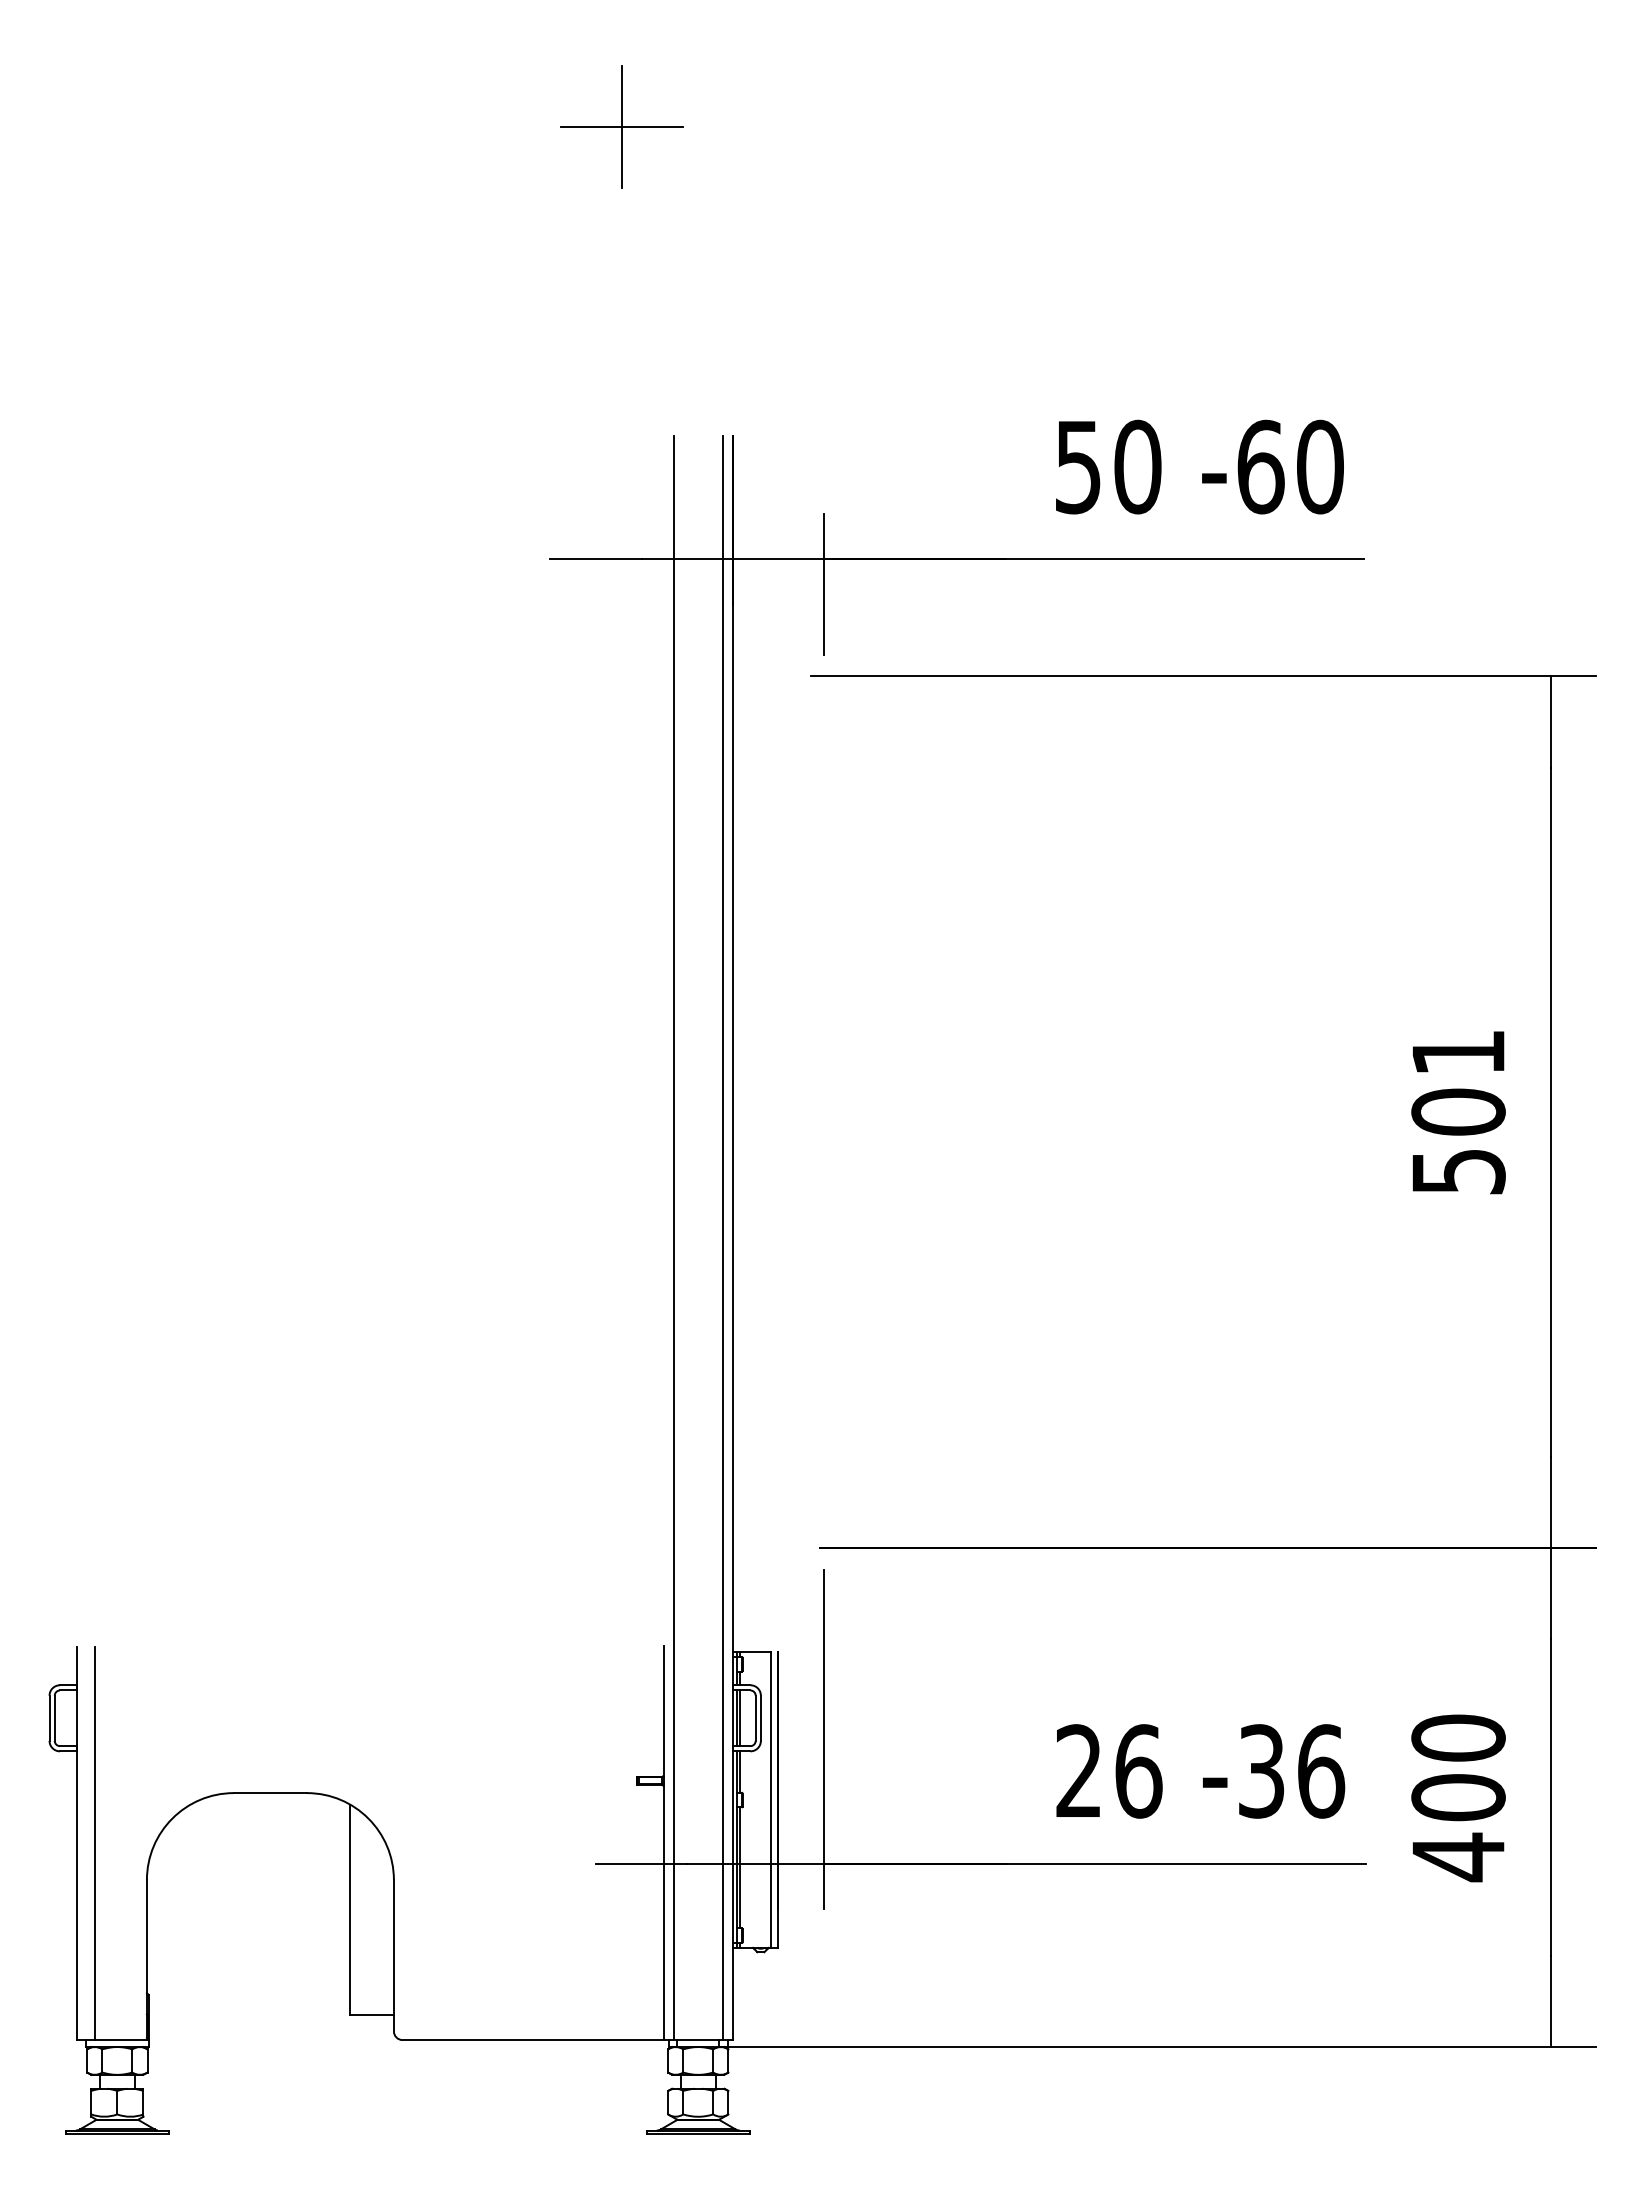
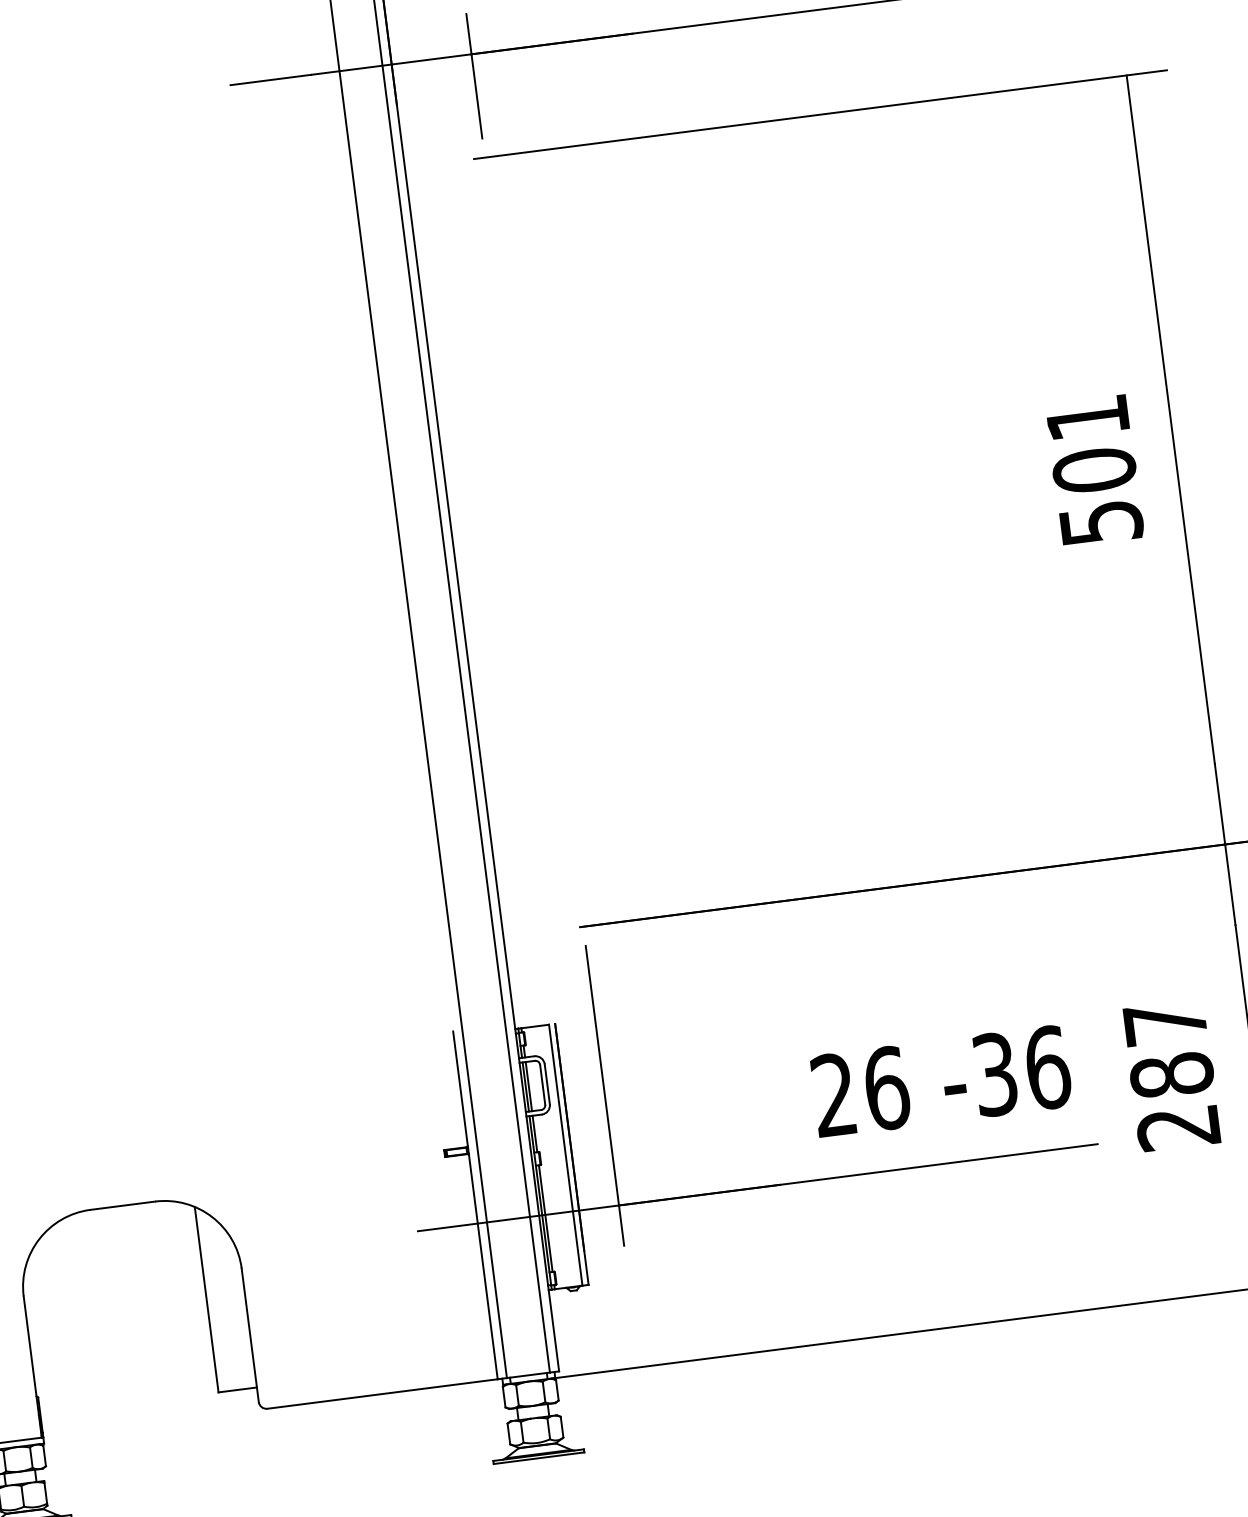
text: (1458, 1798) -> (1172, 1076), 400 -> 287

